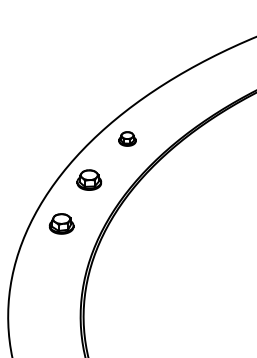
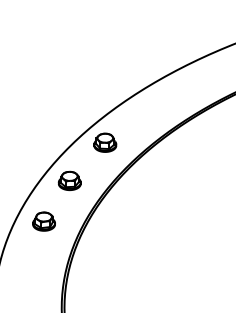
part: (127, 138) -> (105, 142), size x1.43

